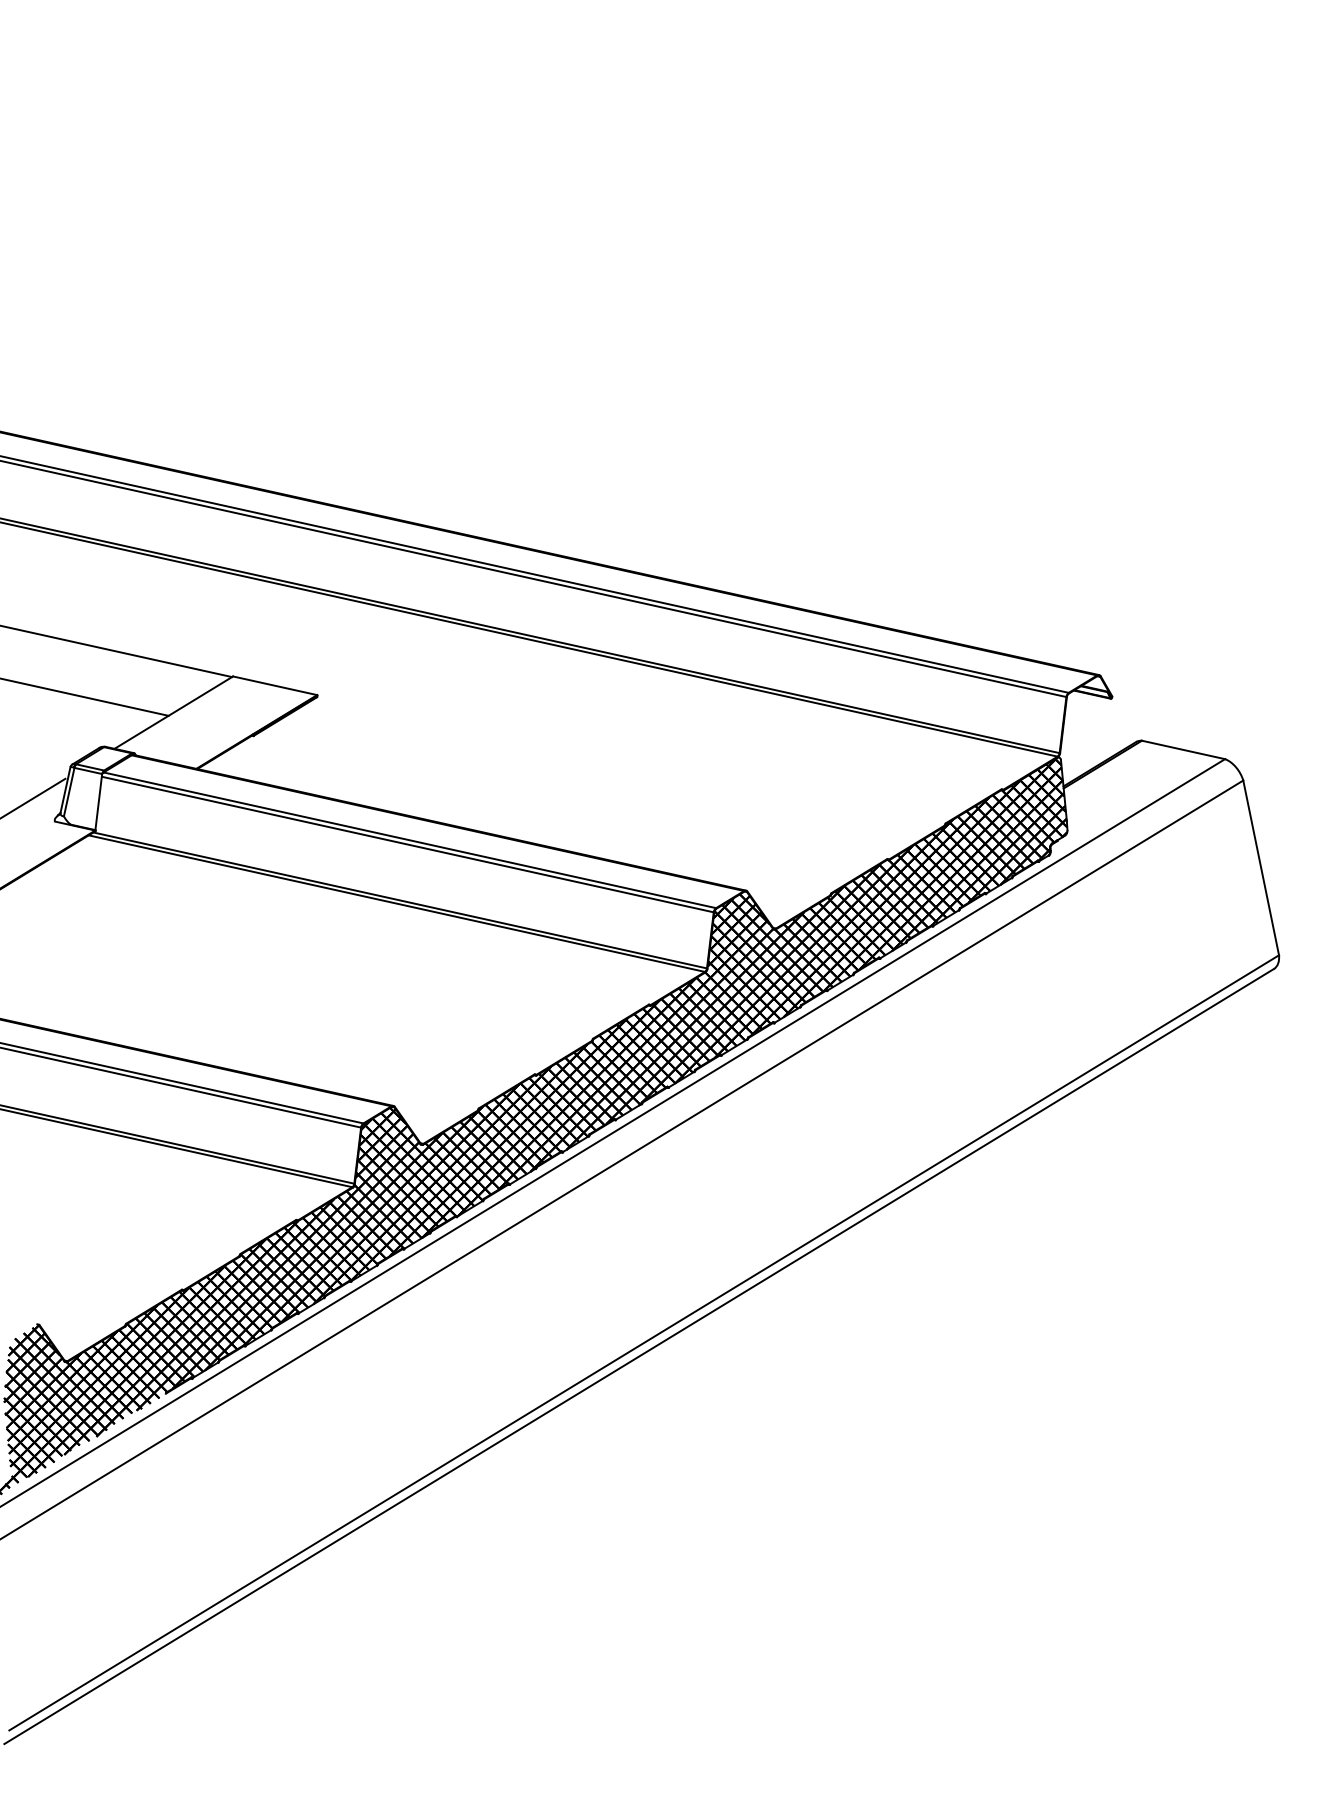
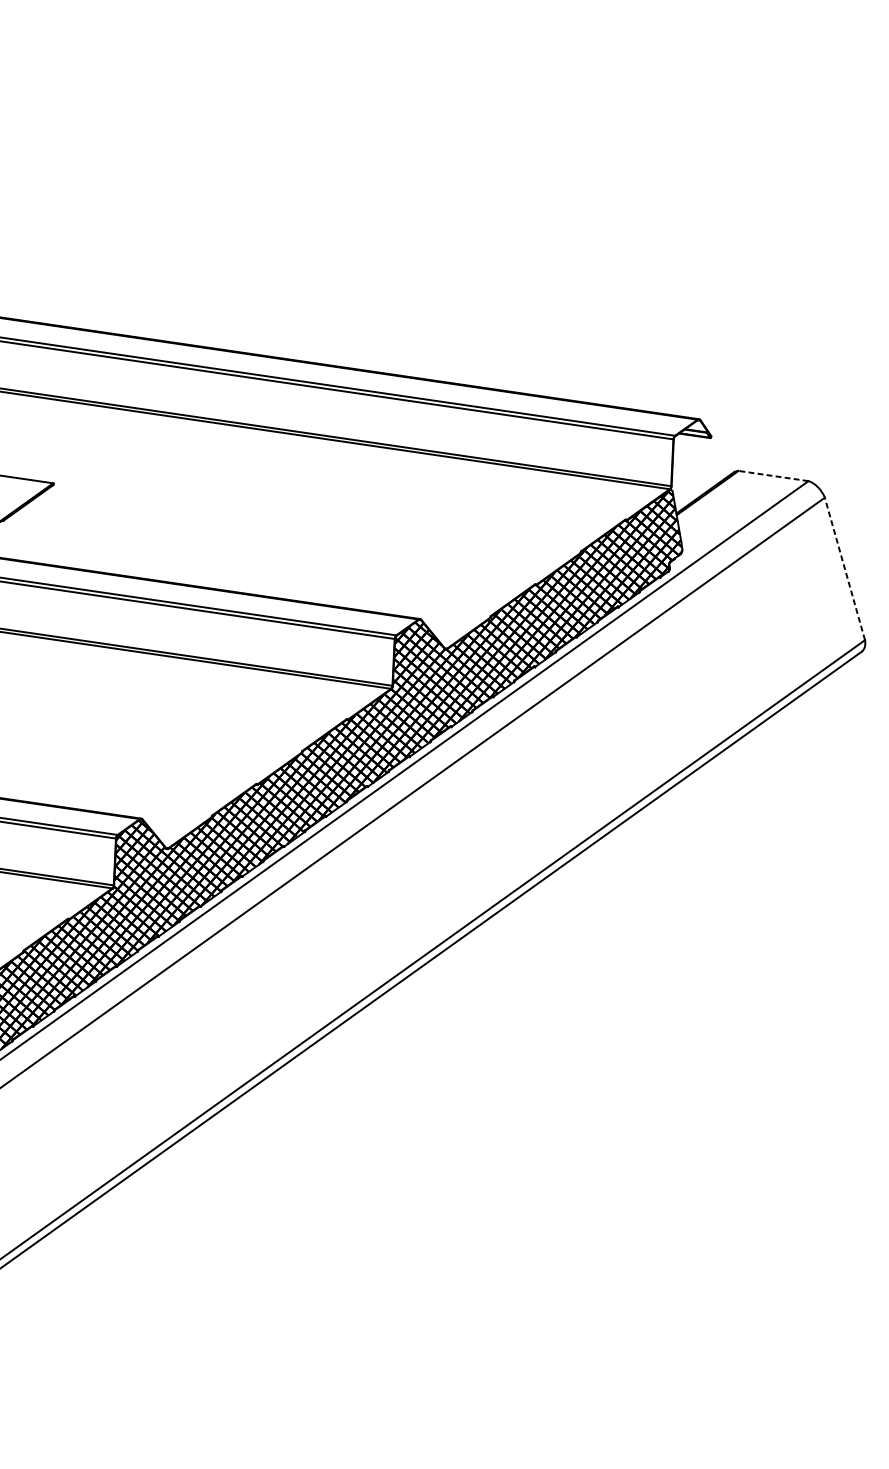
line: (1183, 749) -> (773, 475), solid -> dashed
line: (1261, 867) -> (845, 568), solid -> dashed

